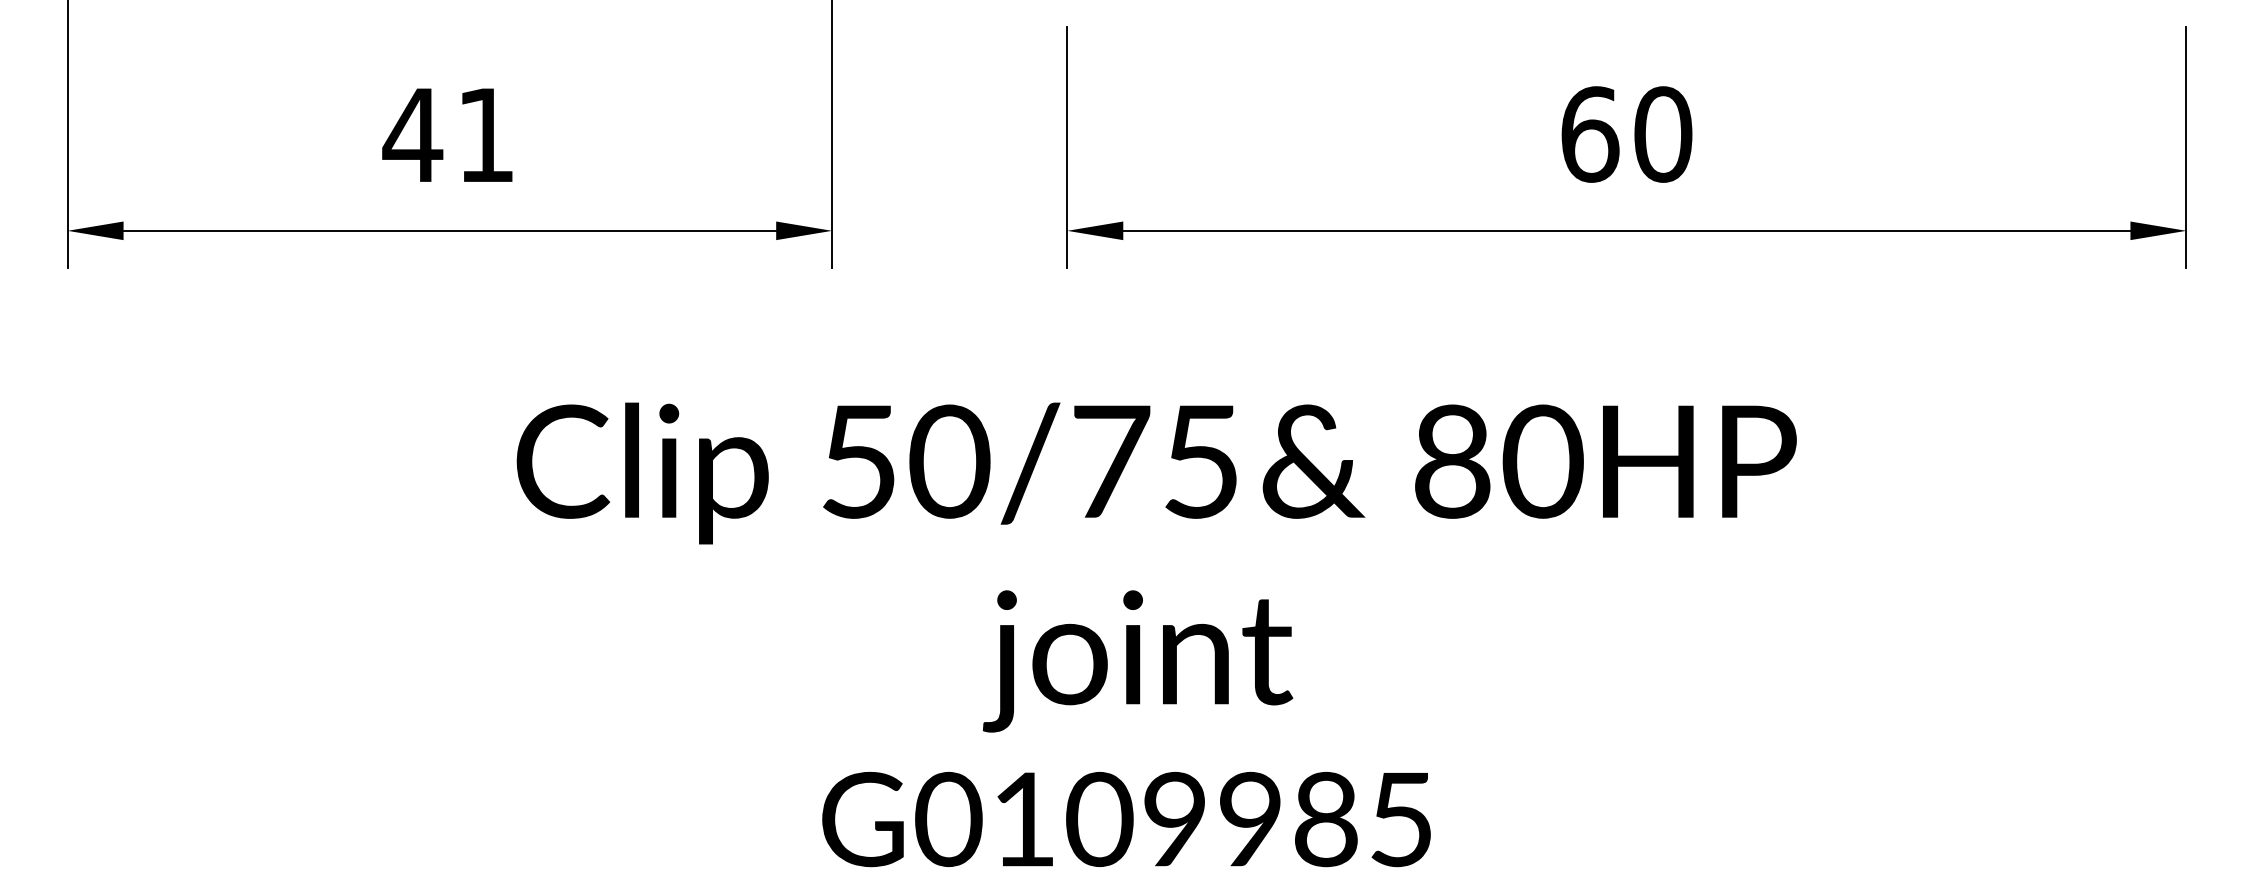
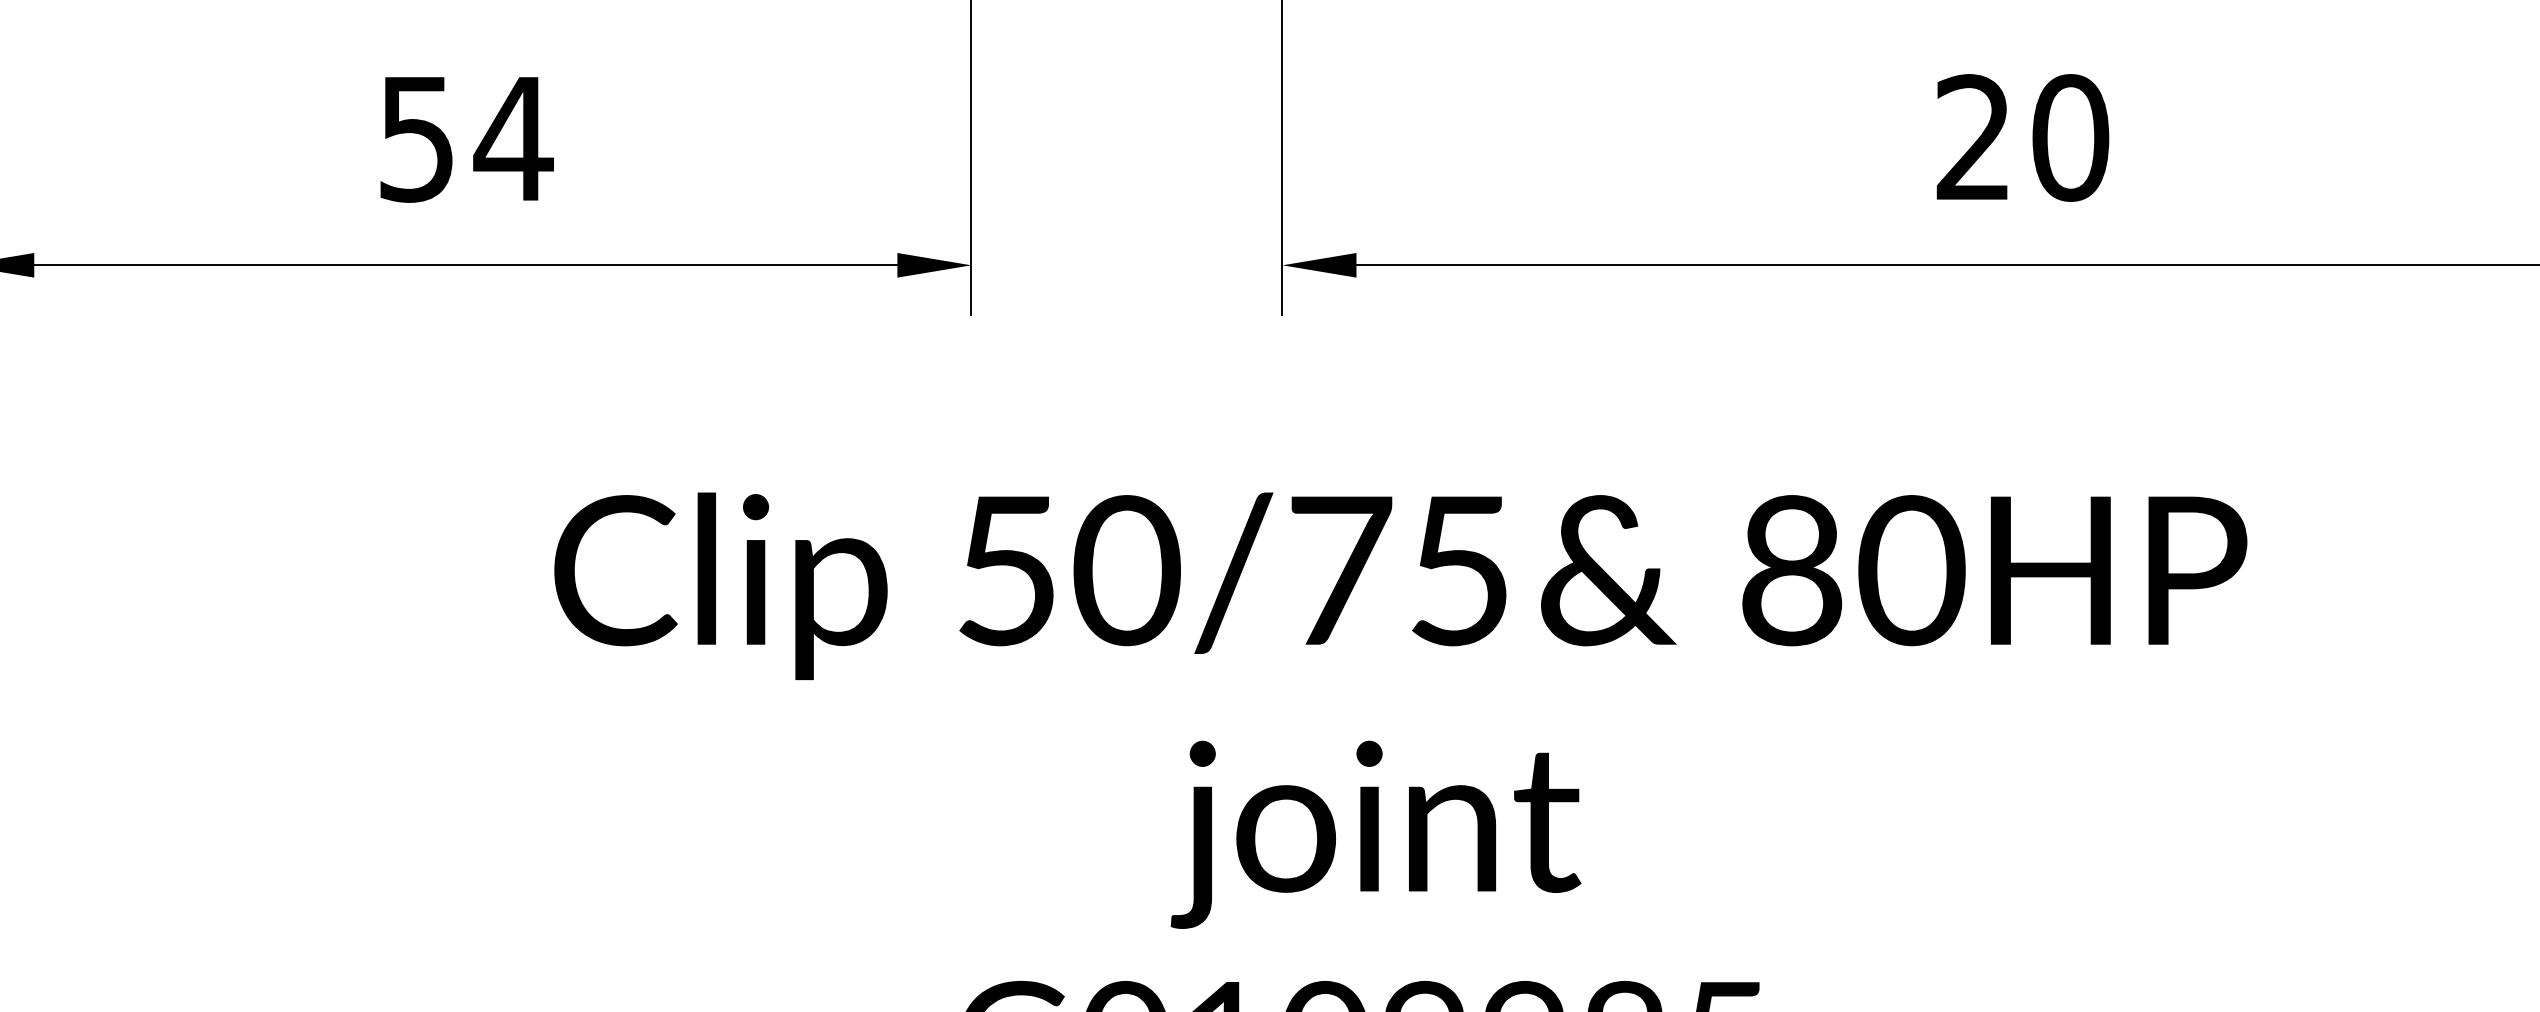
text: (1590, 134) -> (1974, 137), 60 -> 20
text: (449, 135) -> (465, 139), 41 -> 54

